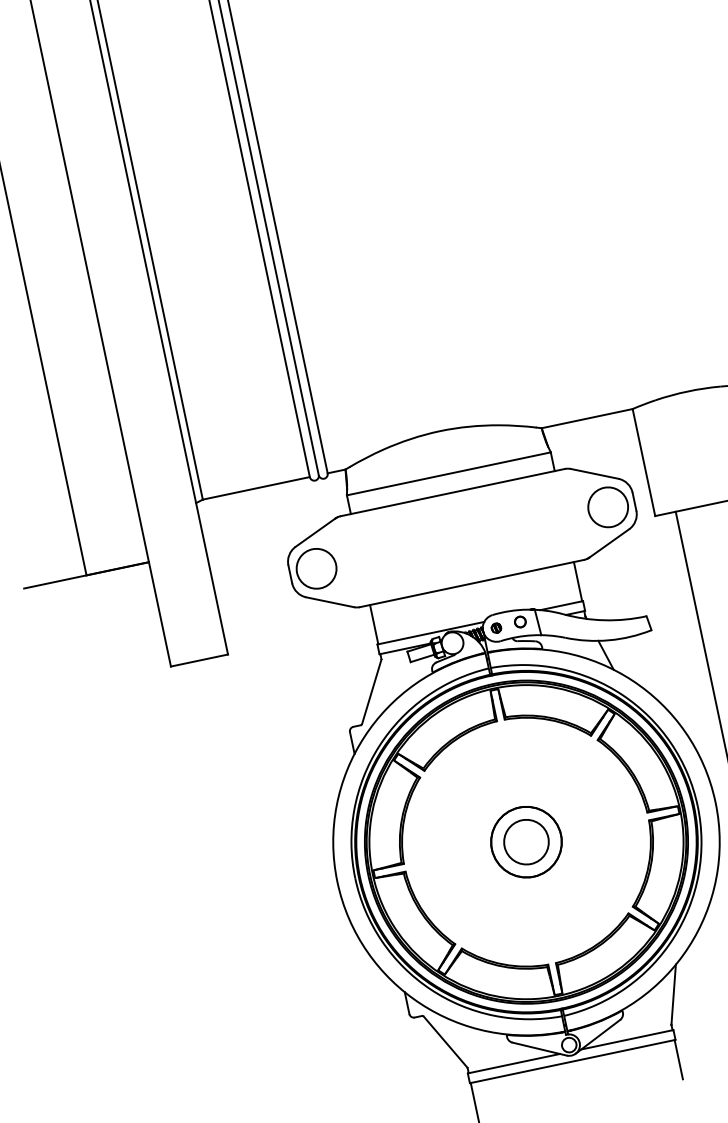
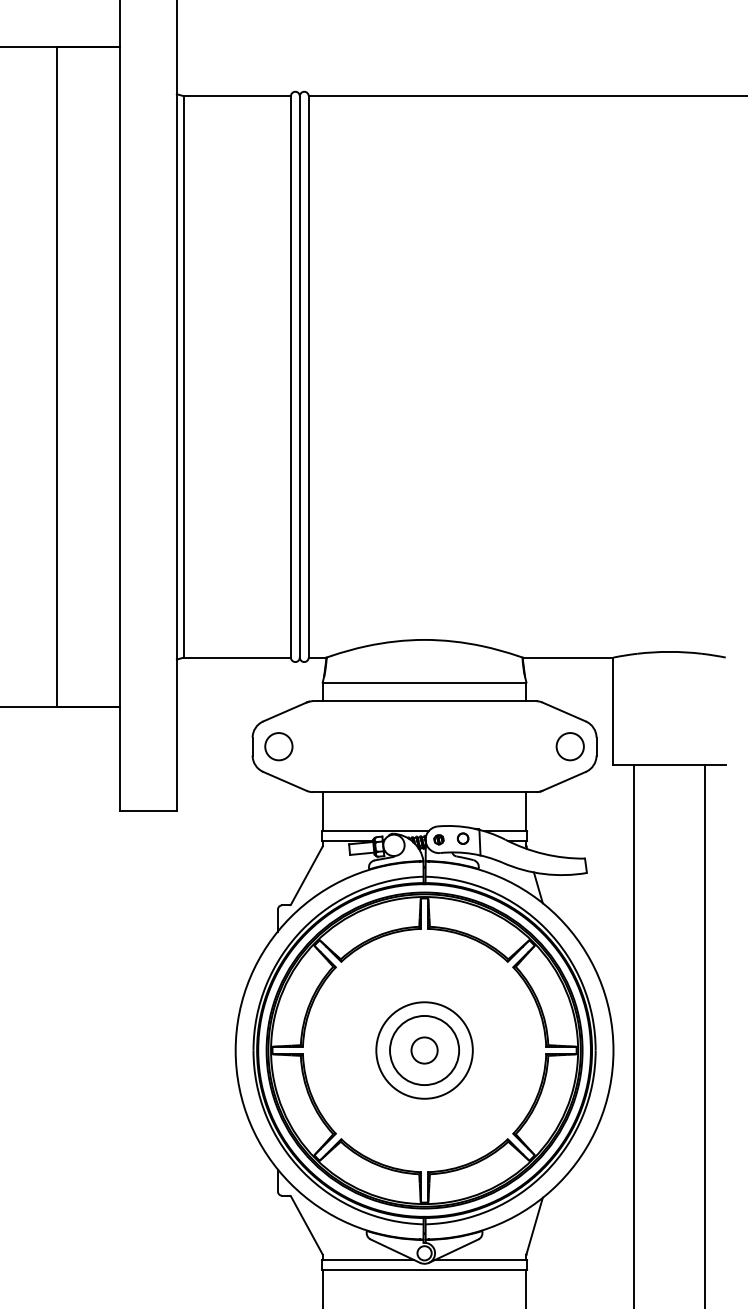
circle: (607, 507) -> (569, 746), size x0.7
circle: (316, 568) -> (278, 746), size x0.7
circle: (526, 842) -> (424, 1050), size x0.6
circle: (526, 842) -> (424, 1050), size x1.4

